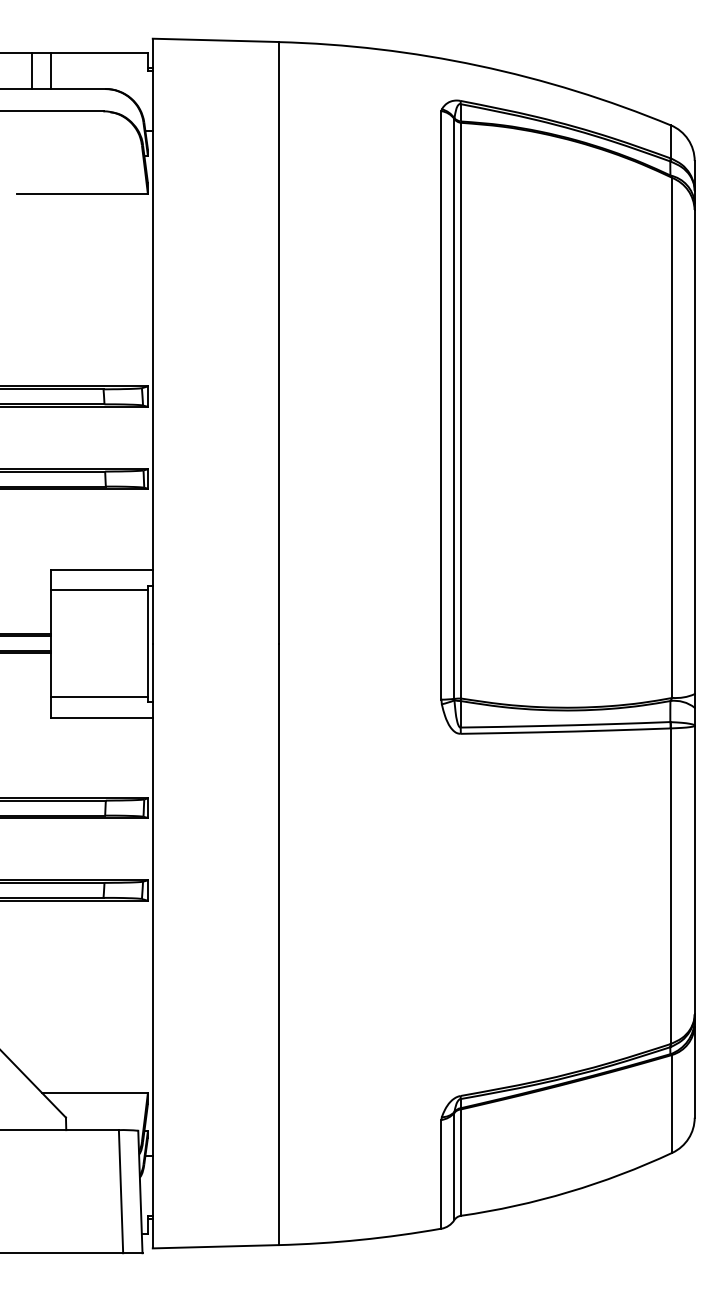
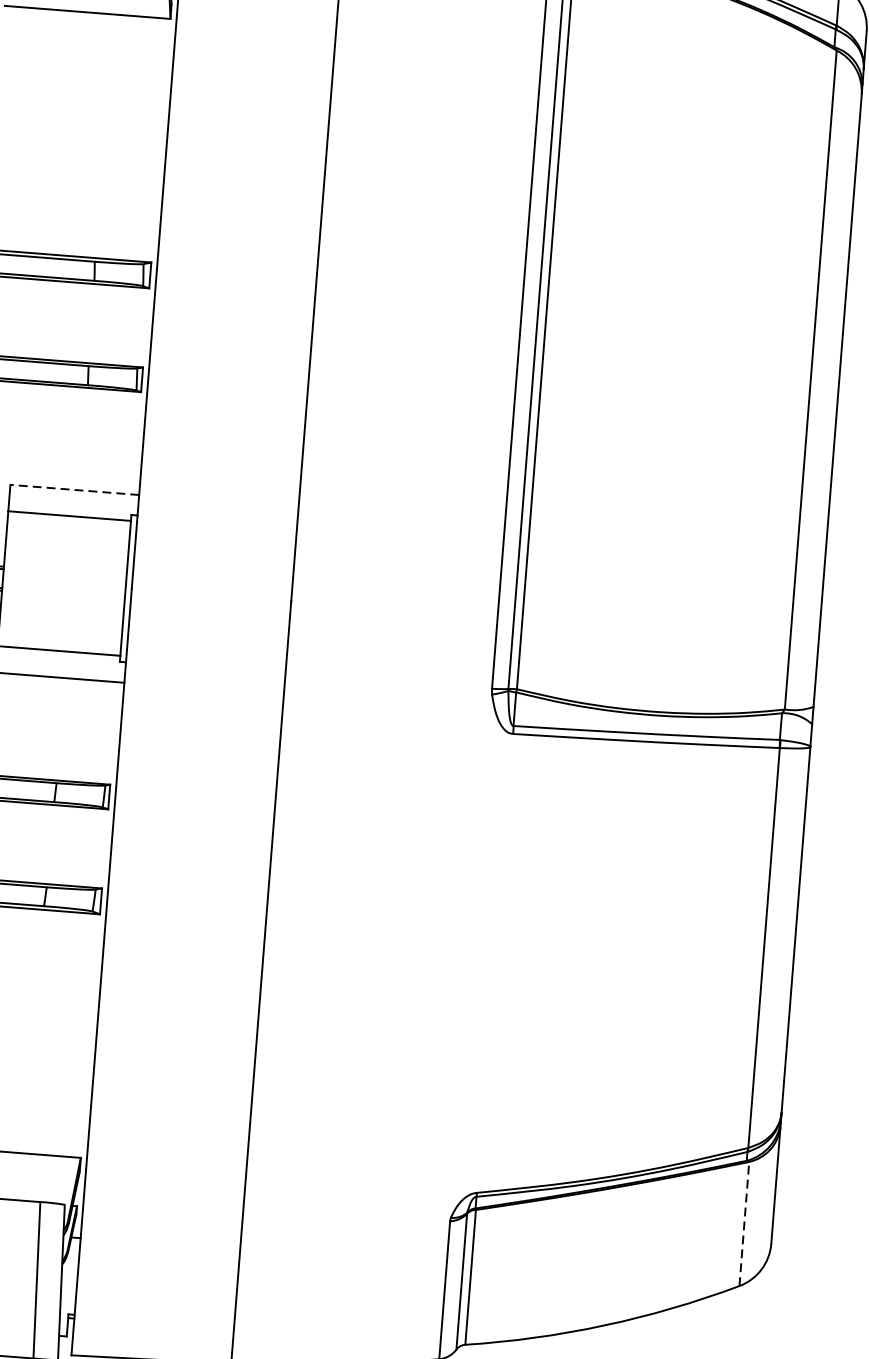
line: (101, 569) -> (74, 489), solid -> dashed
line: (672, 1103) -> (744, 1223), solid -> dashed

